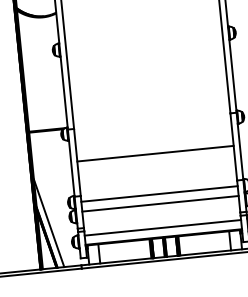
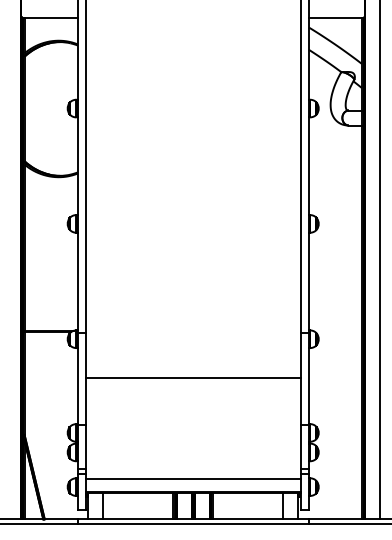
line: (158, 193) -> (192, 432), removed
line: (159, 203) -> (192, 446), removed
line: (48, 223) -> (38, 457), removed

